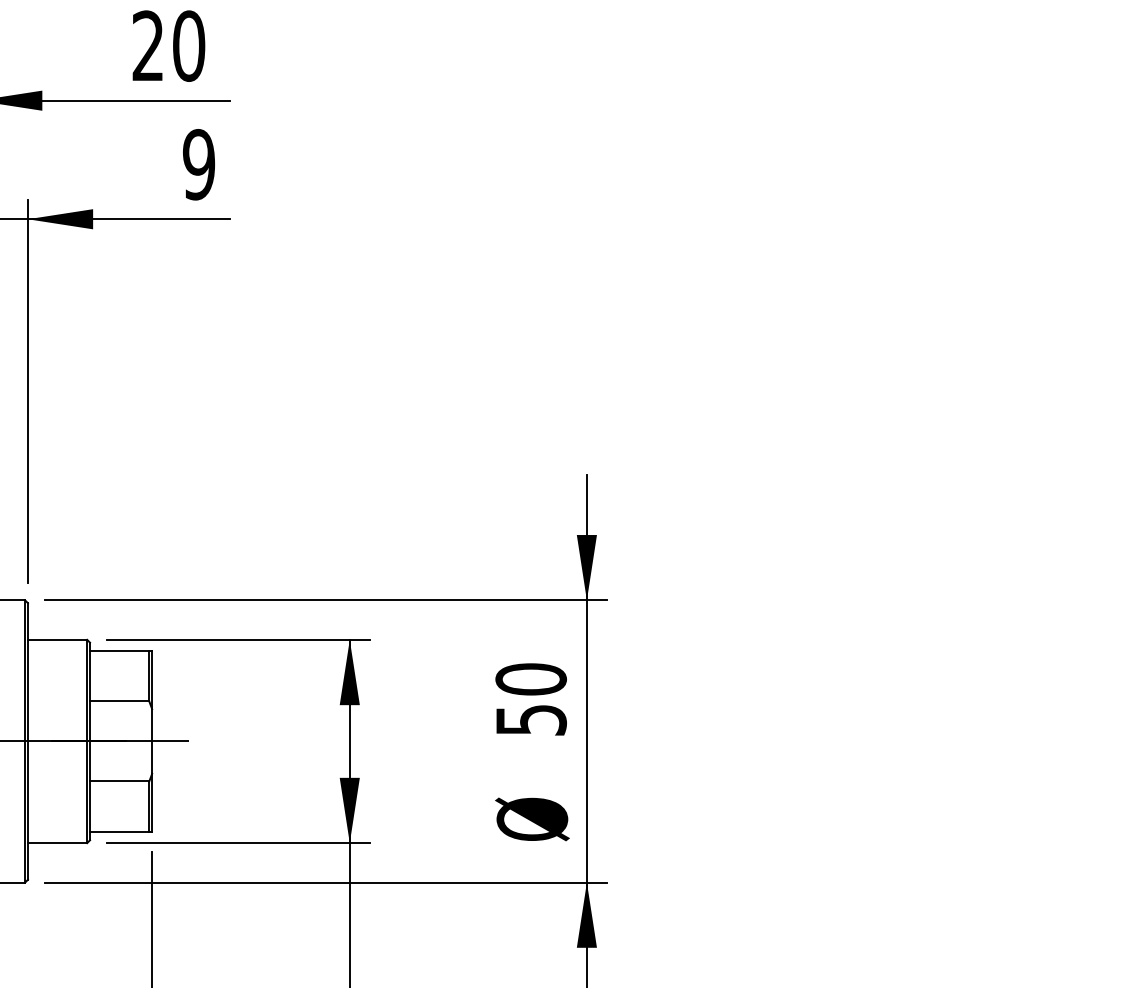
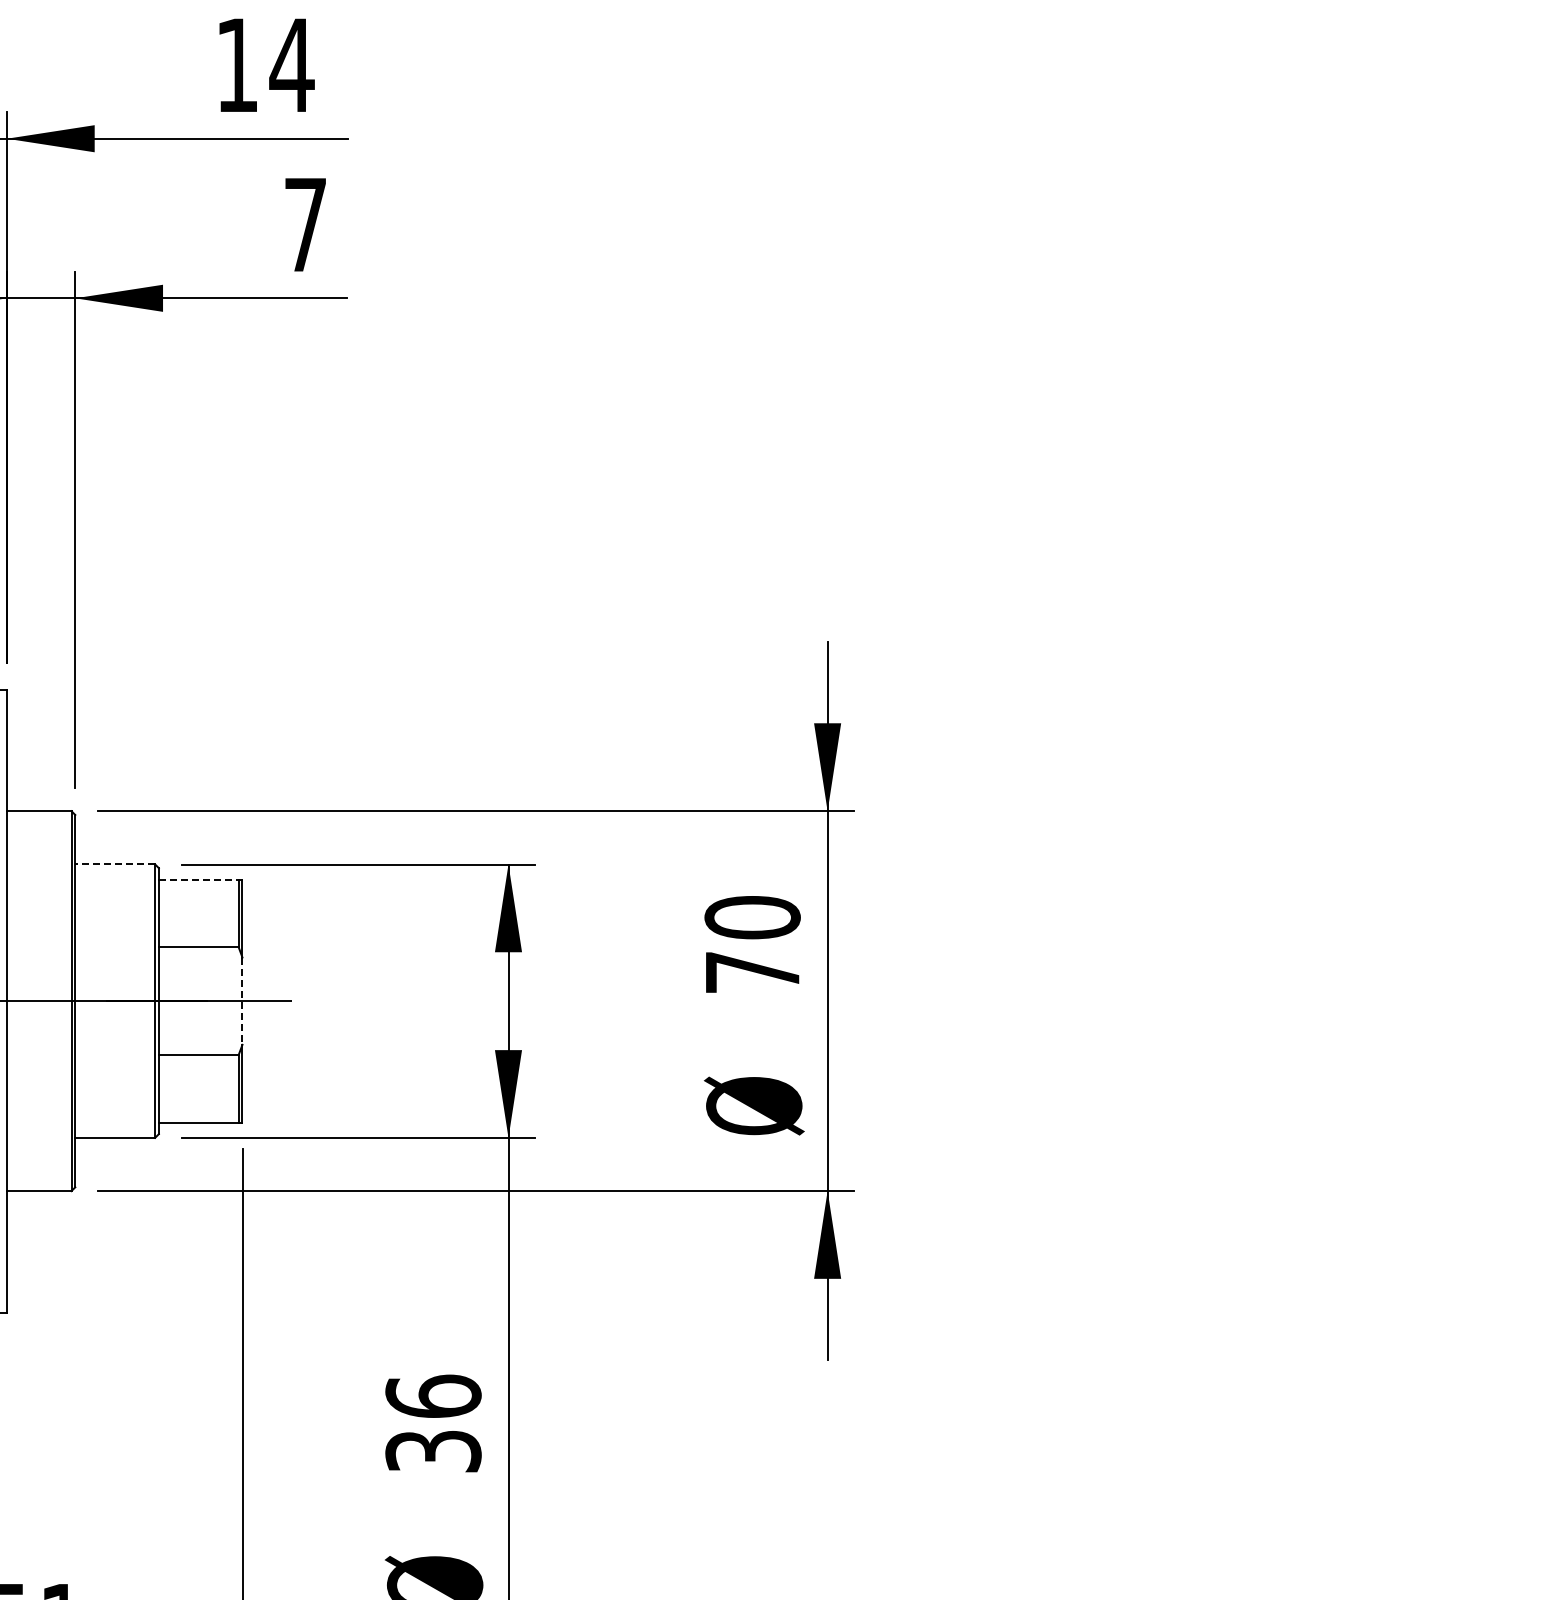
text: (169, 46) -> (265, 65), 20 -> 14
text: (198, 164) -> (305, 224), 9 -> 7
line: (57, 639) -> (115, 864), solid -> dashed
line: (119, 651) -> (198, 879), solid -> dashed
text: (531, 720) -> (753, 972), 50 -> 70
line: (152, 741) -> (242, 1001), solid -> dashed

